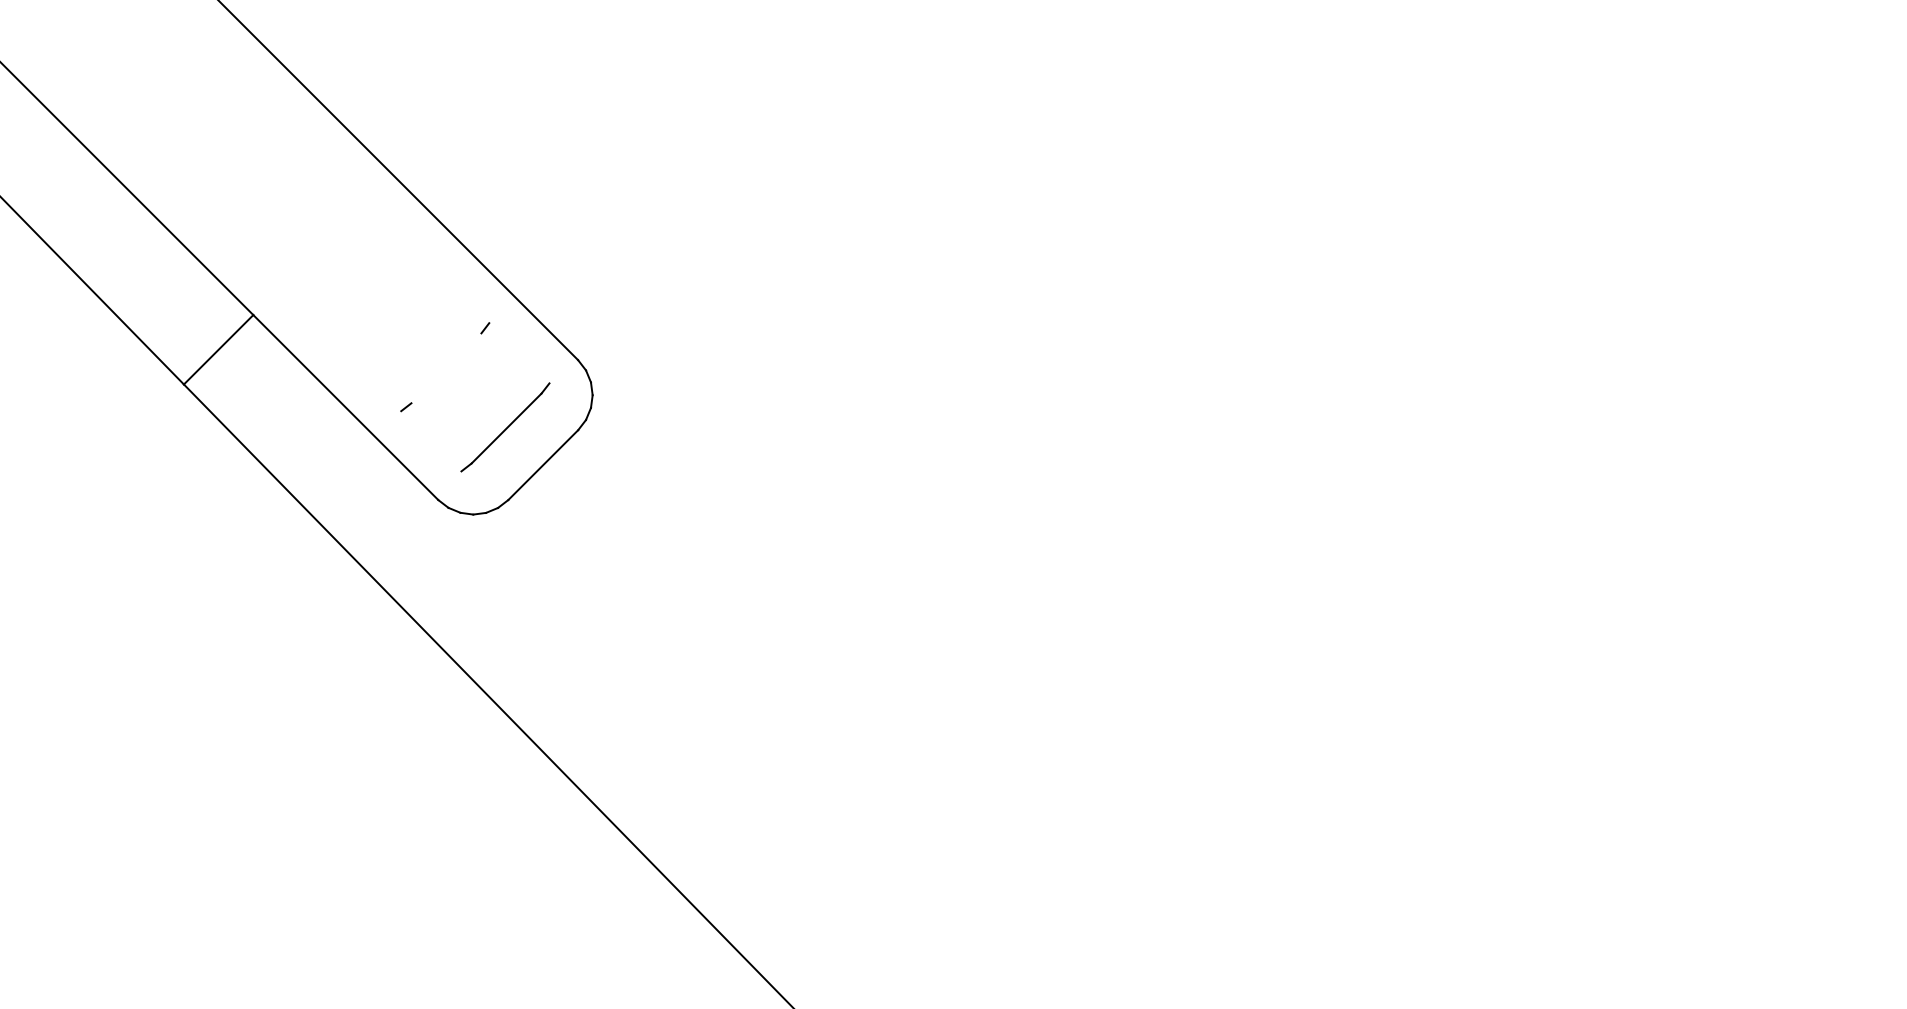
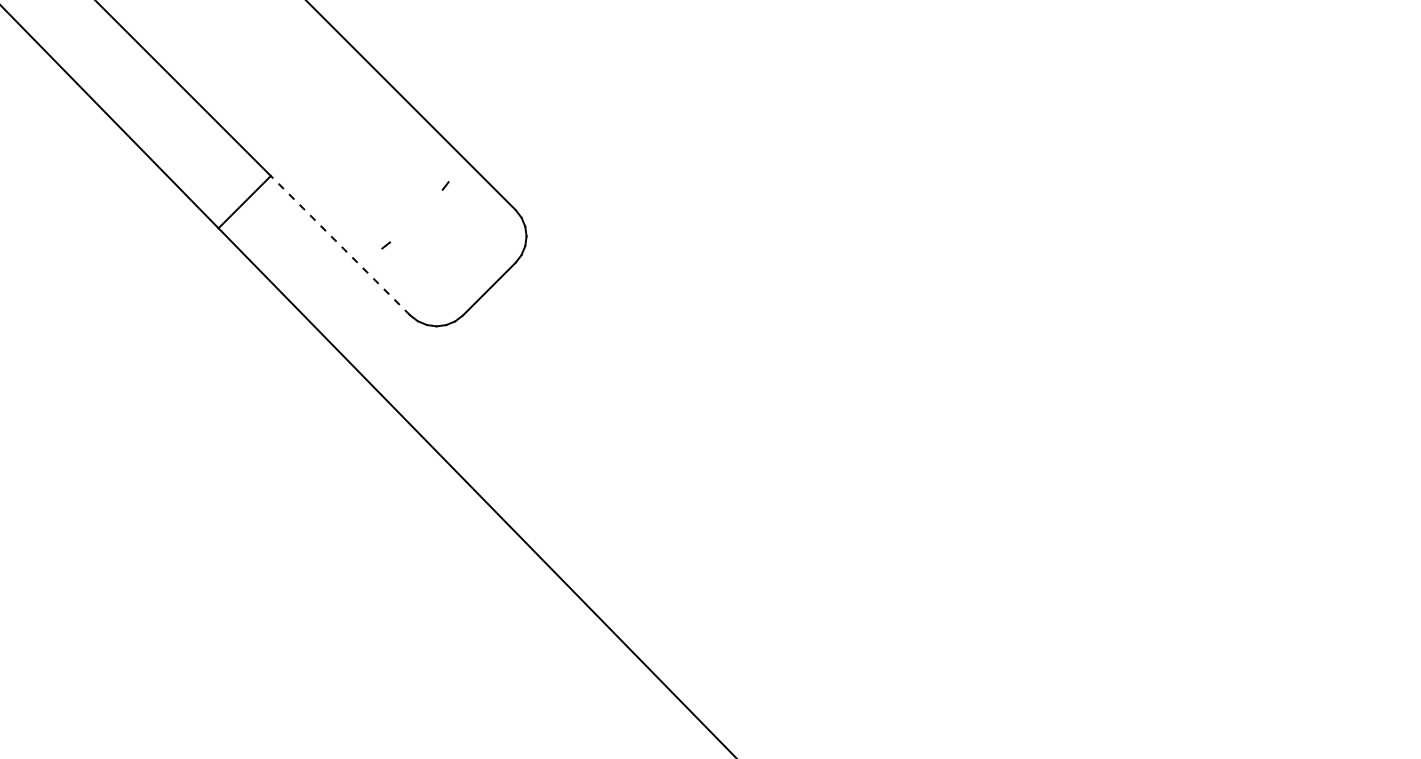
line: (345, 407) -> (340, 245), solid -> dashed
part: (505, 427) -> (460, 260), removed

